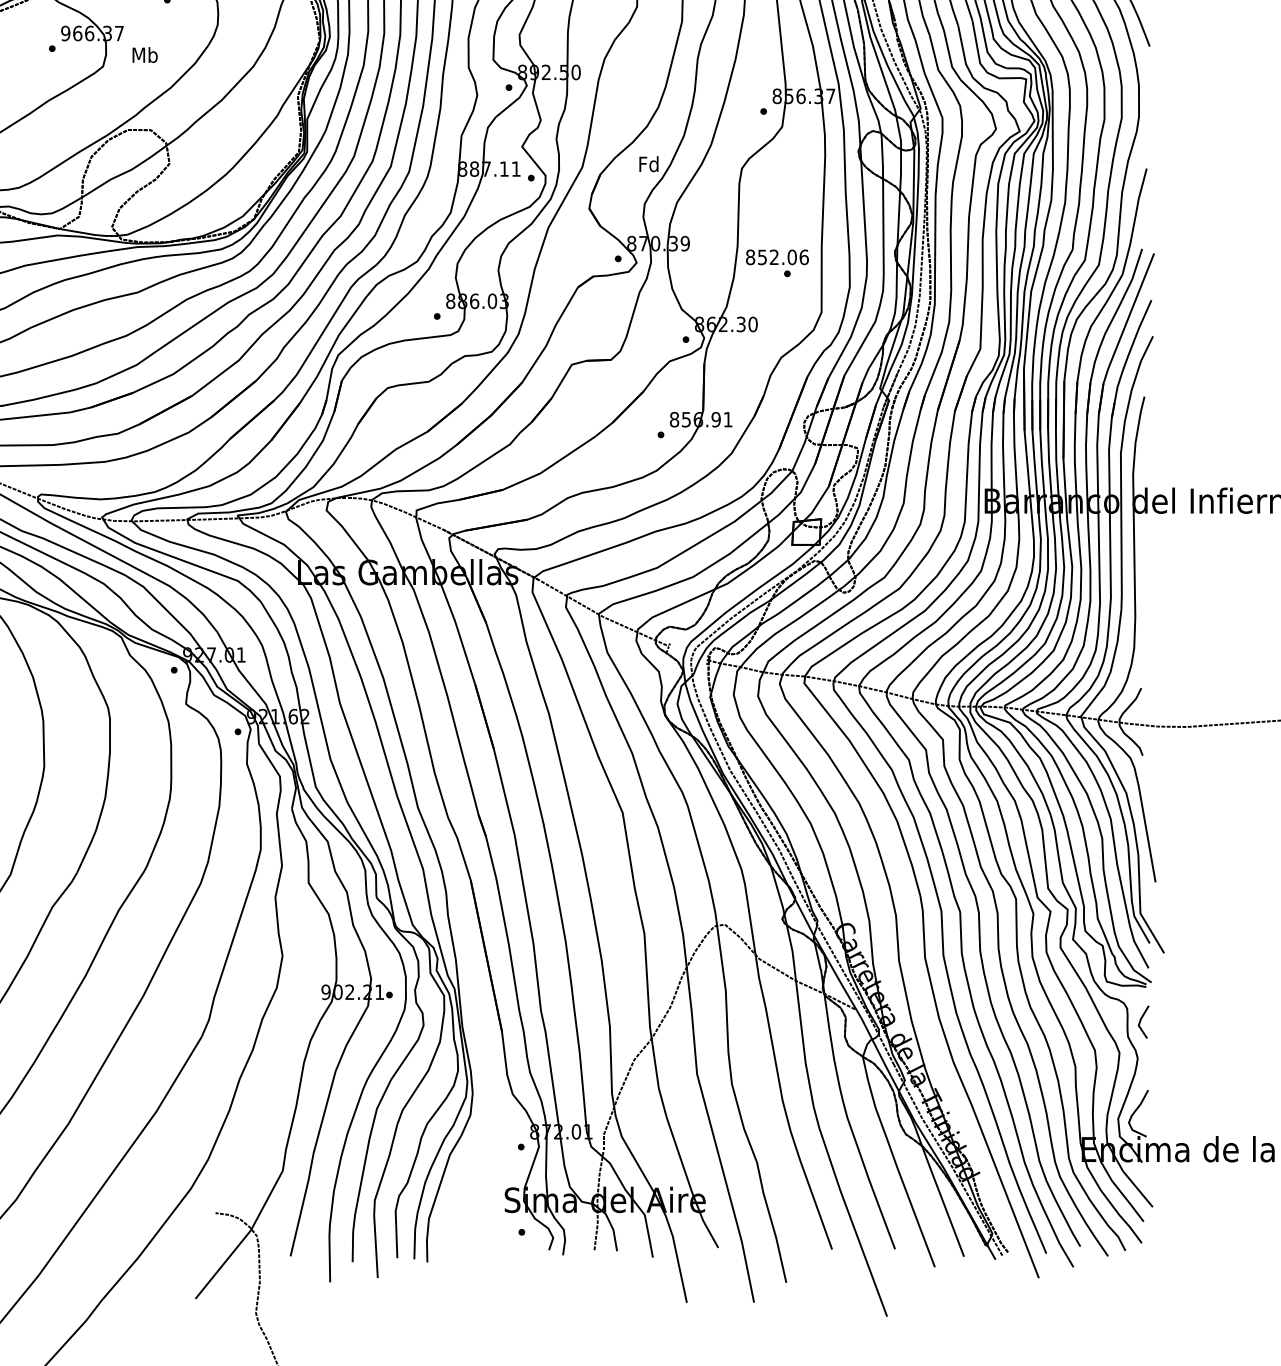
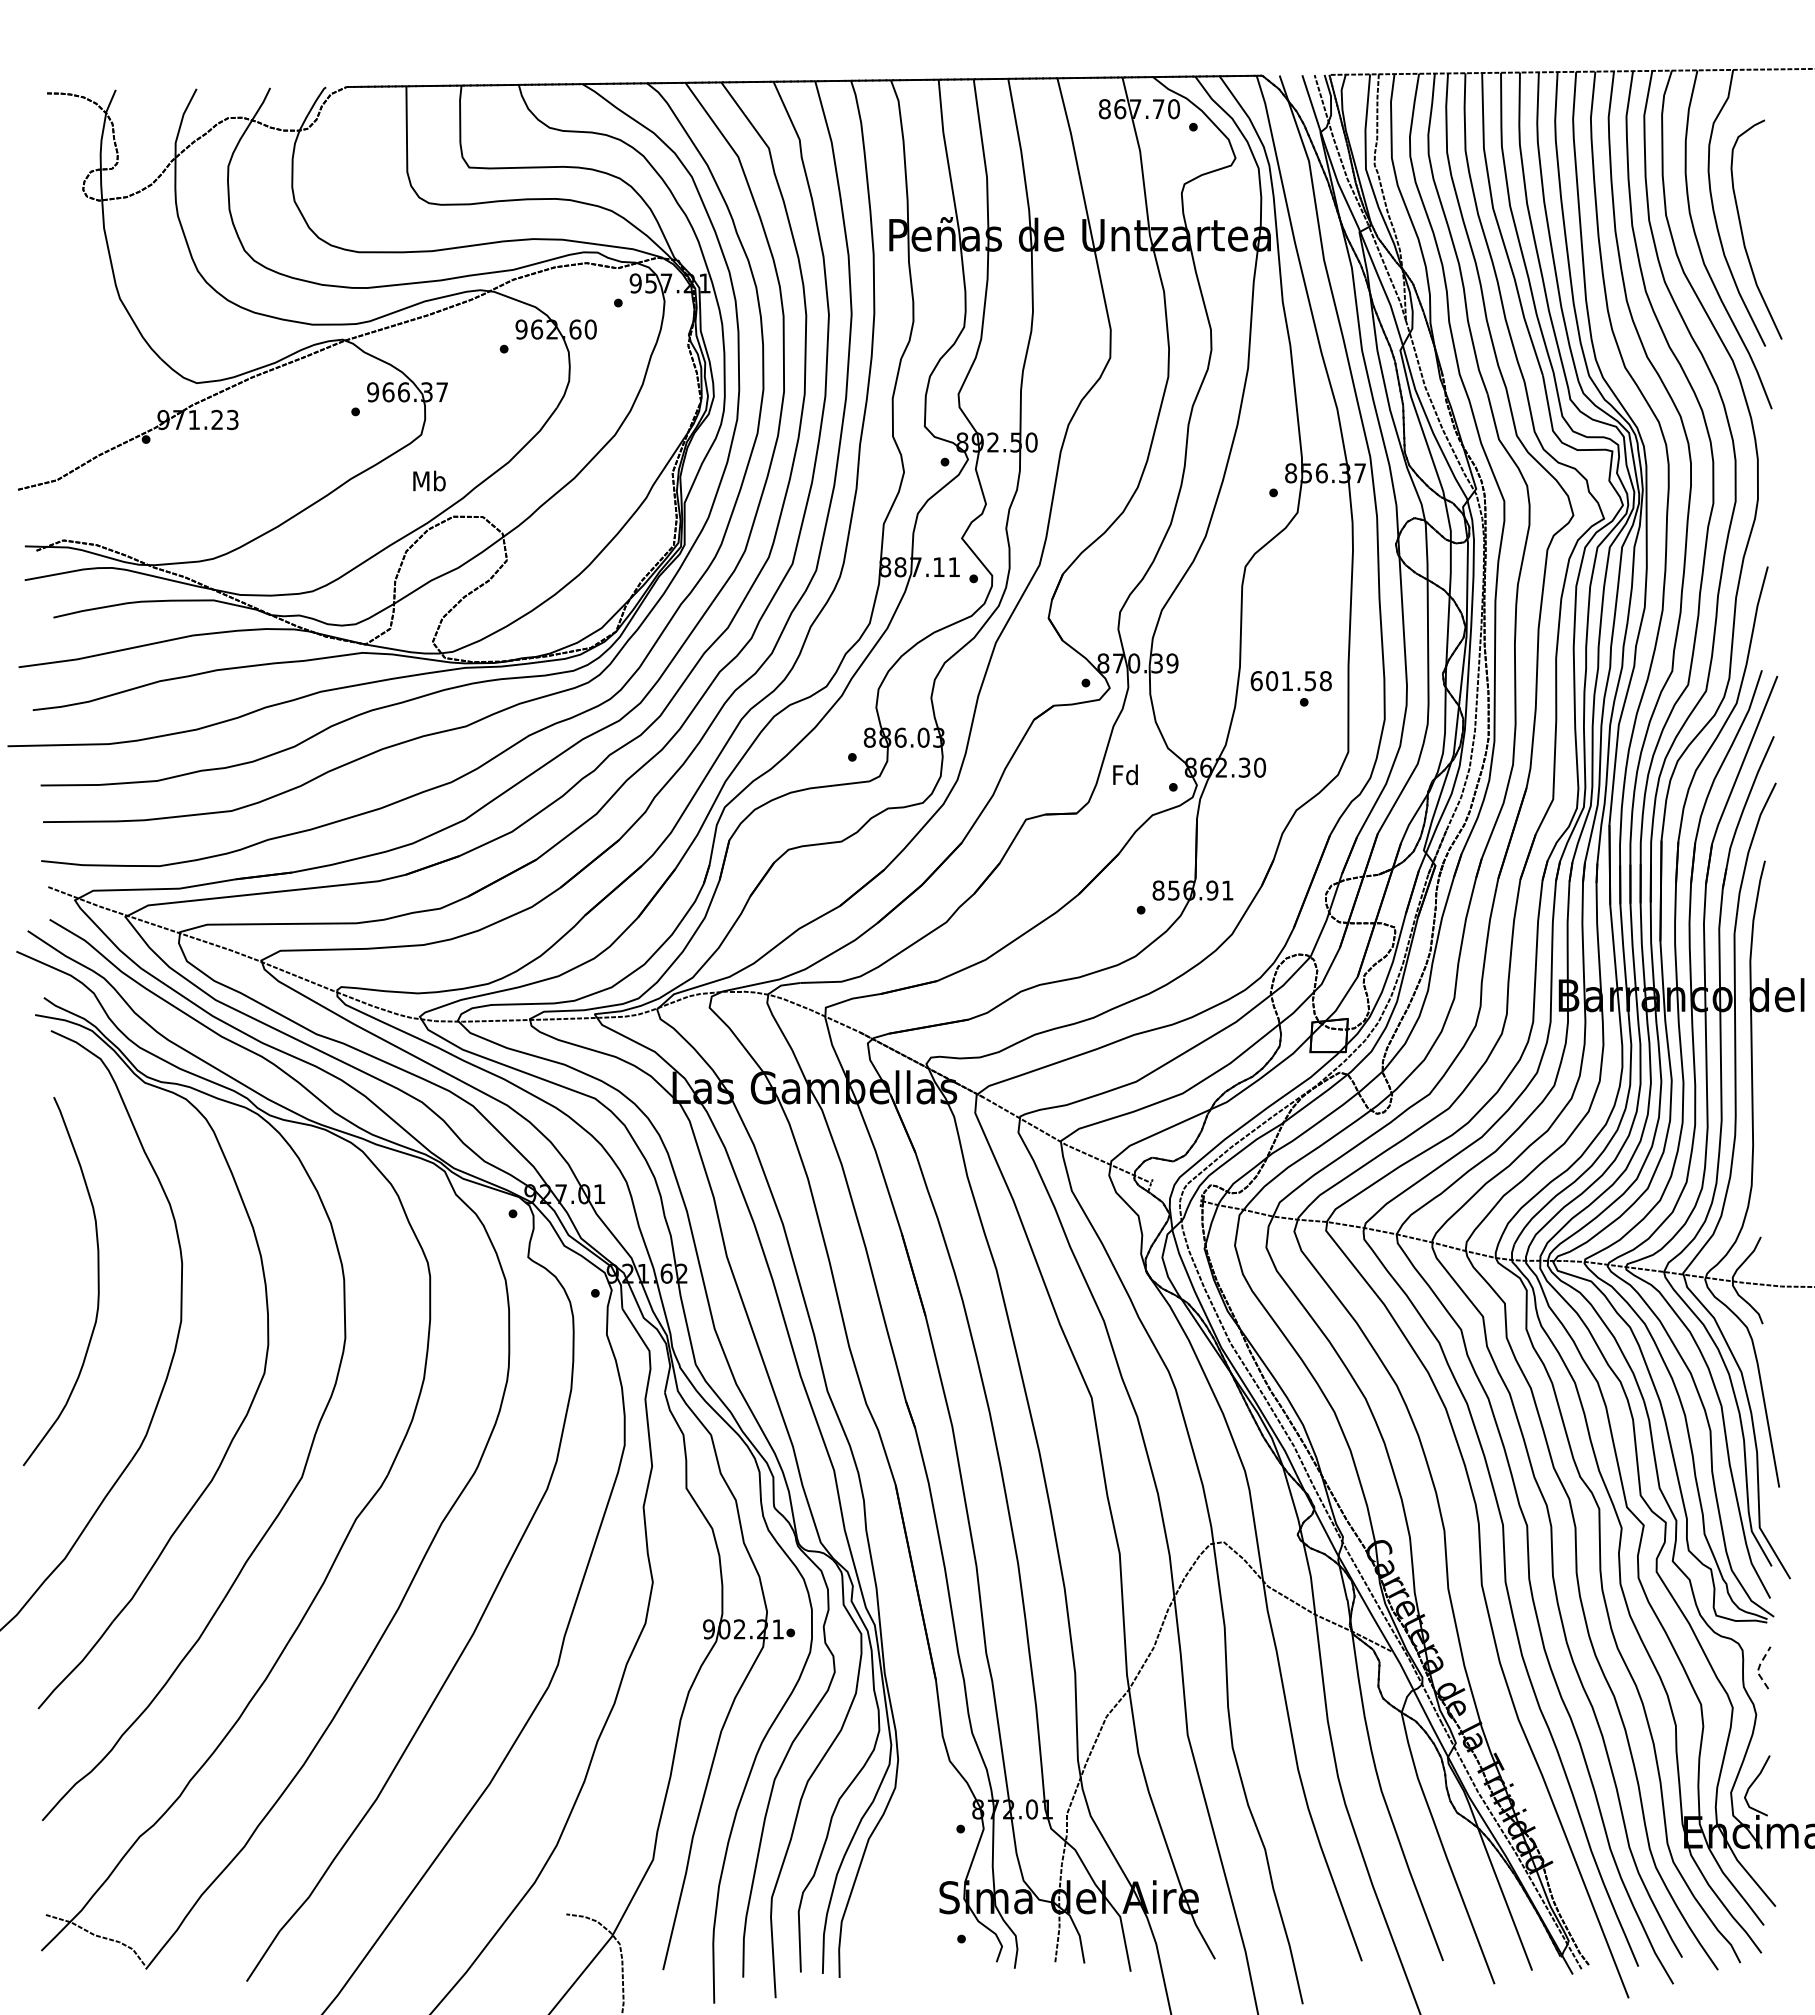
text: (145, 54) -> (429, 480), moved
text: (648, 163) -> (1125, 774), moved
text: (776, 257) -> (1290, 681), 852.06 -> 601.58
line: (1139, 1022) -> (1758, 1668), solid -> dashed

